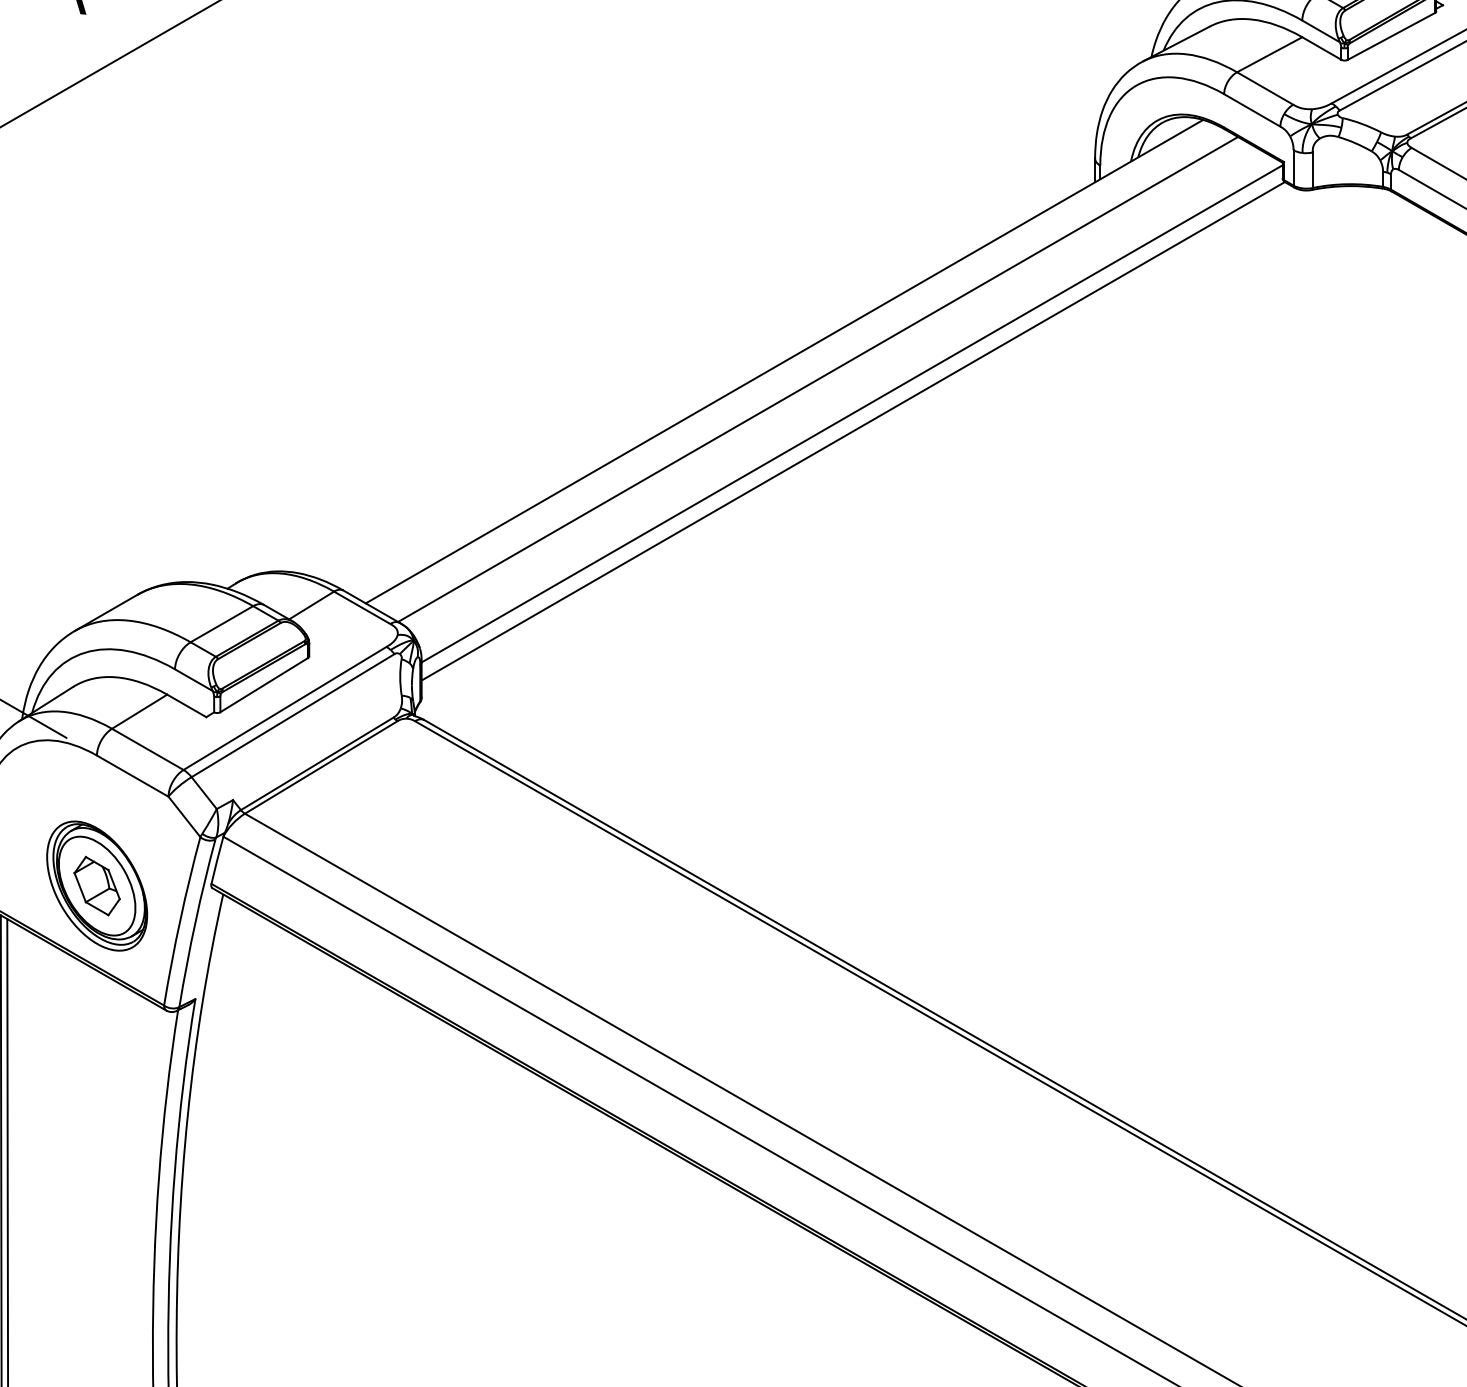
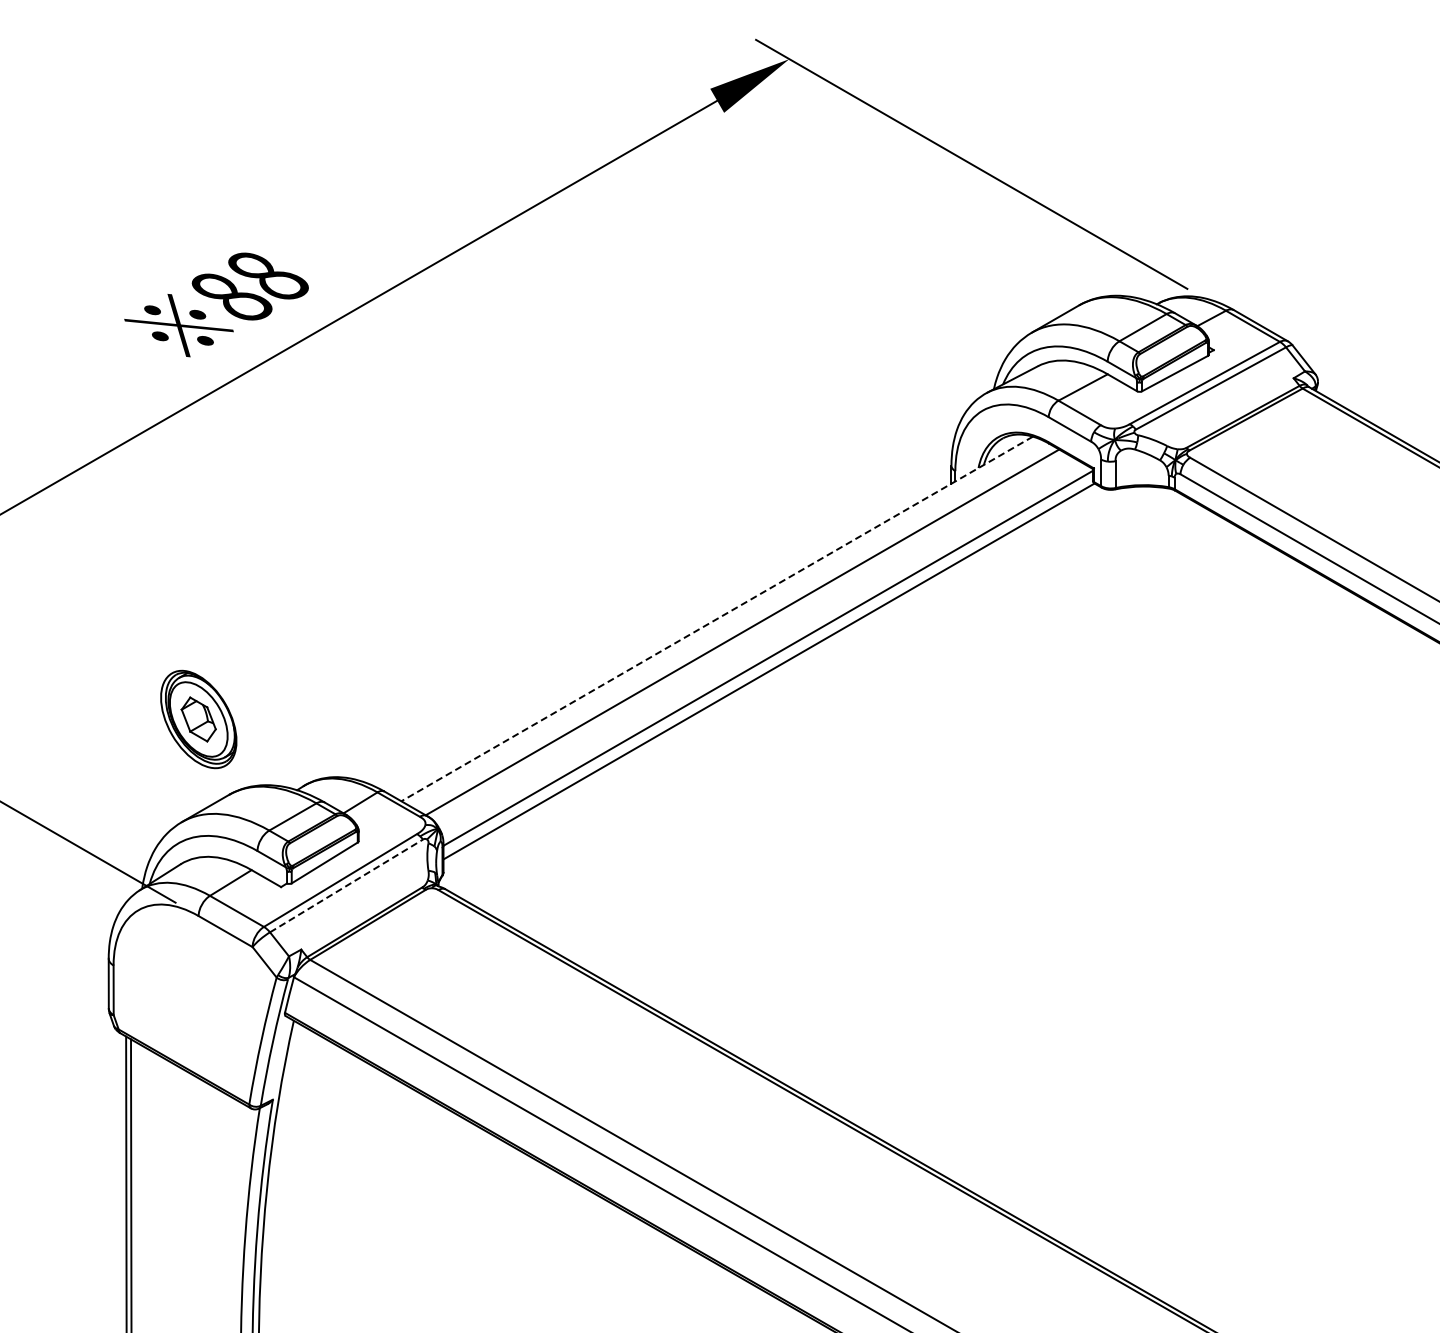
line: (784, 361) -> (717, 618), solid -> dashed
line: (293, 715) -> (346, 885), solid -> dashed
part: (96, 886) -> (198, 719), moved

